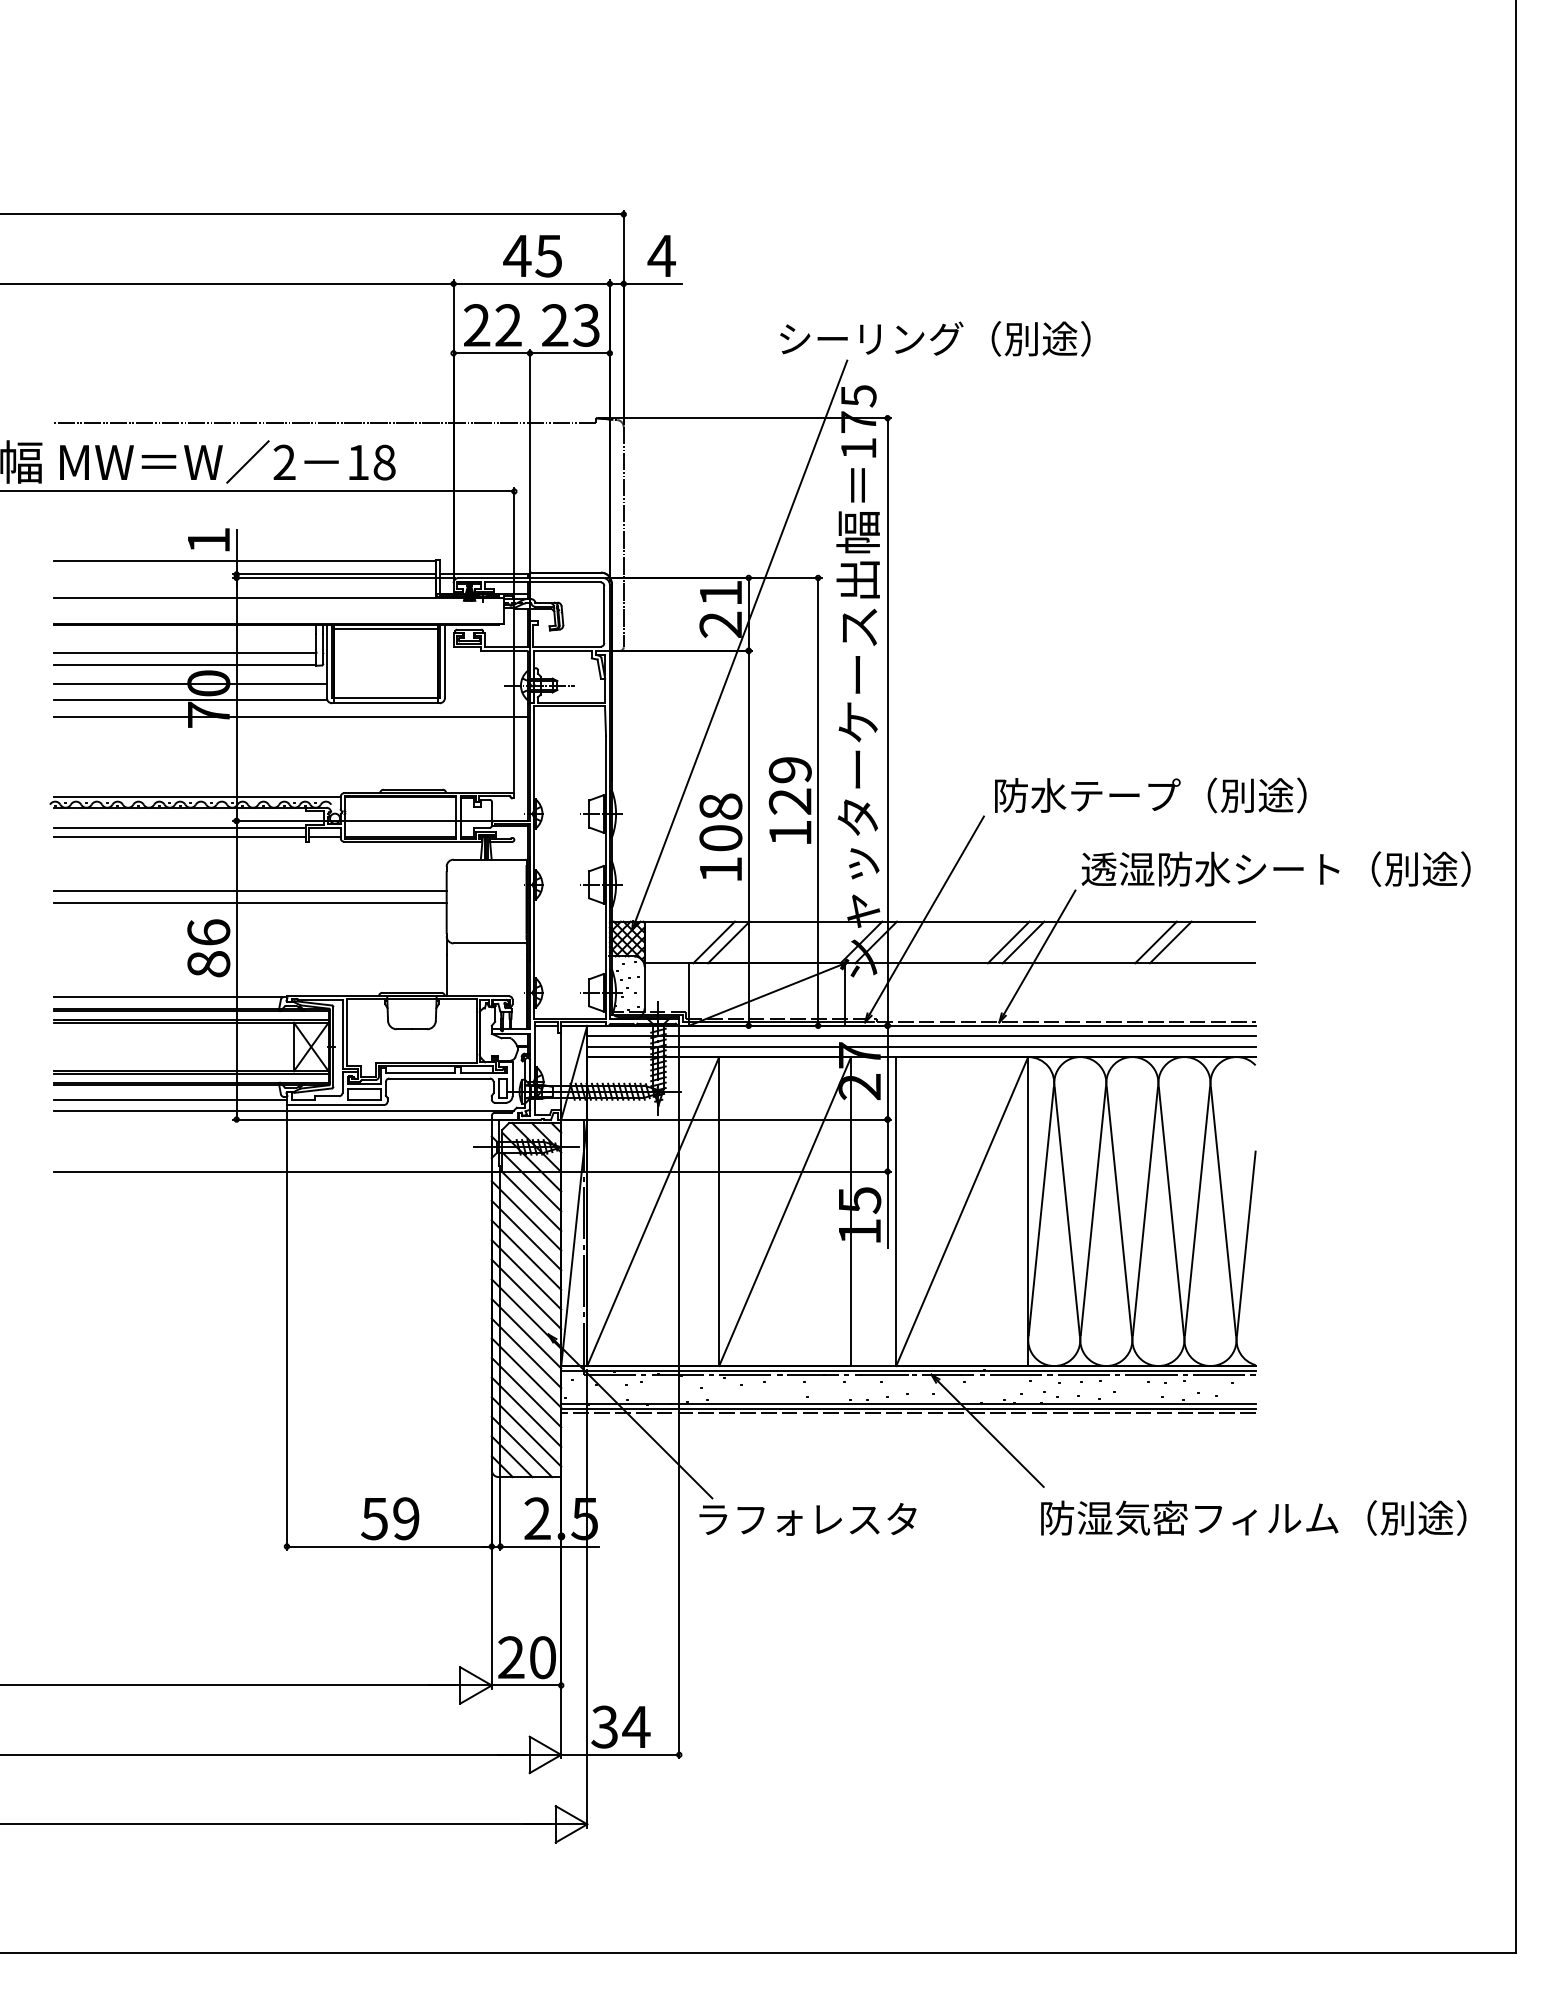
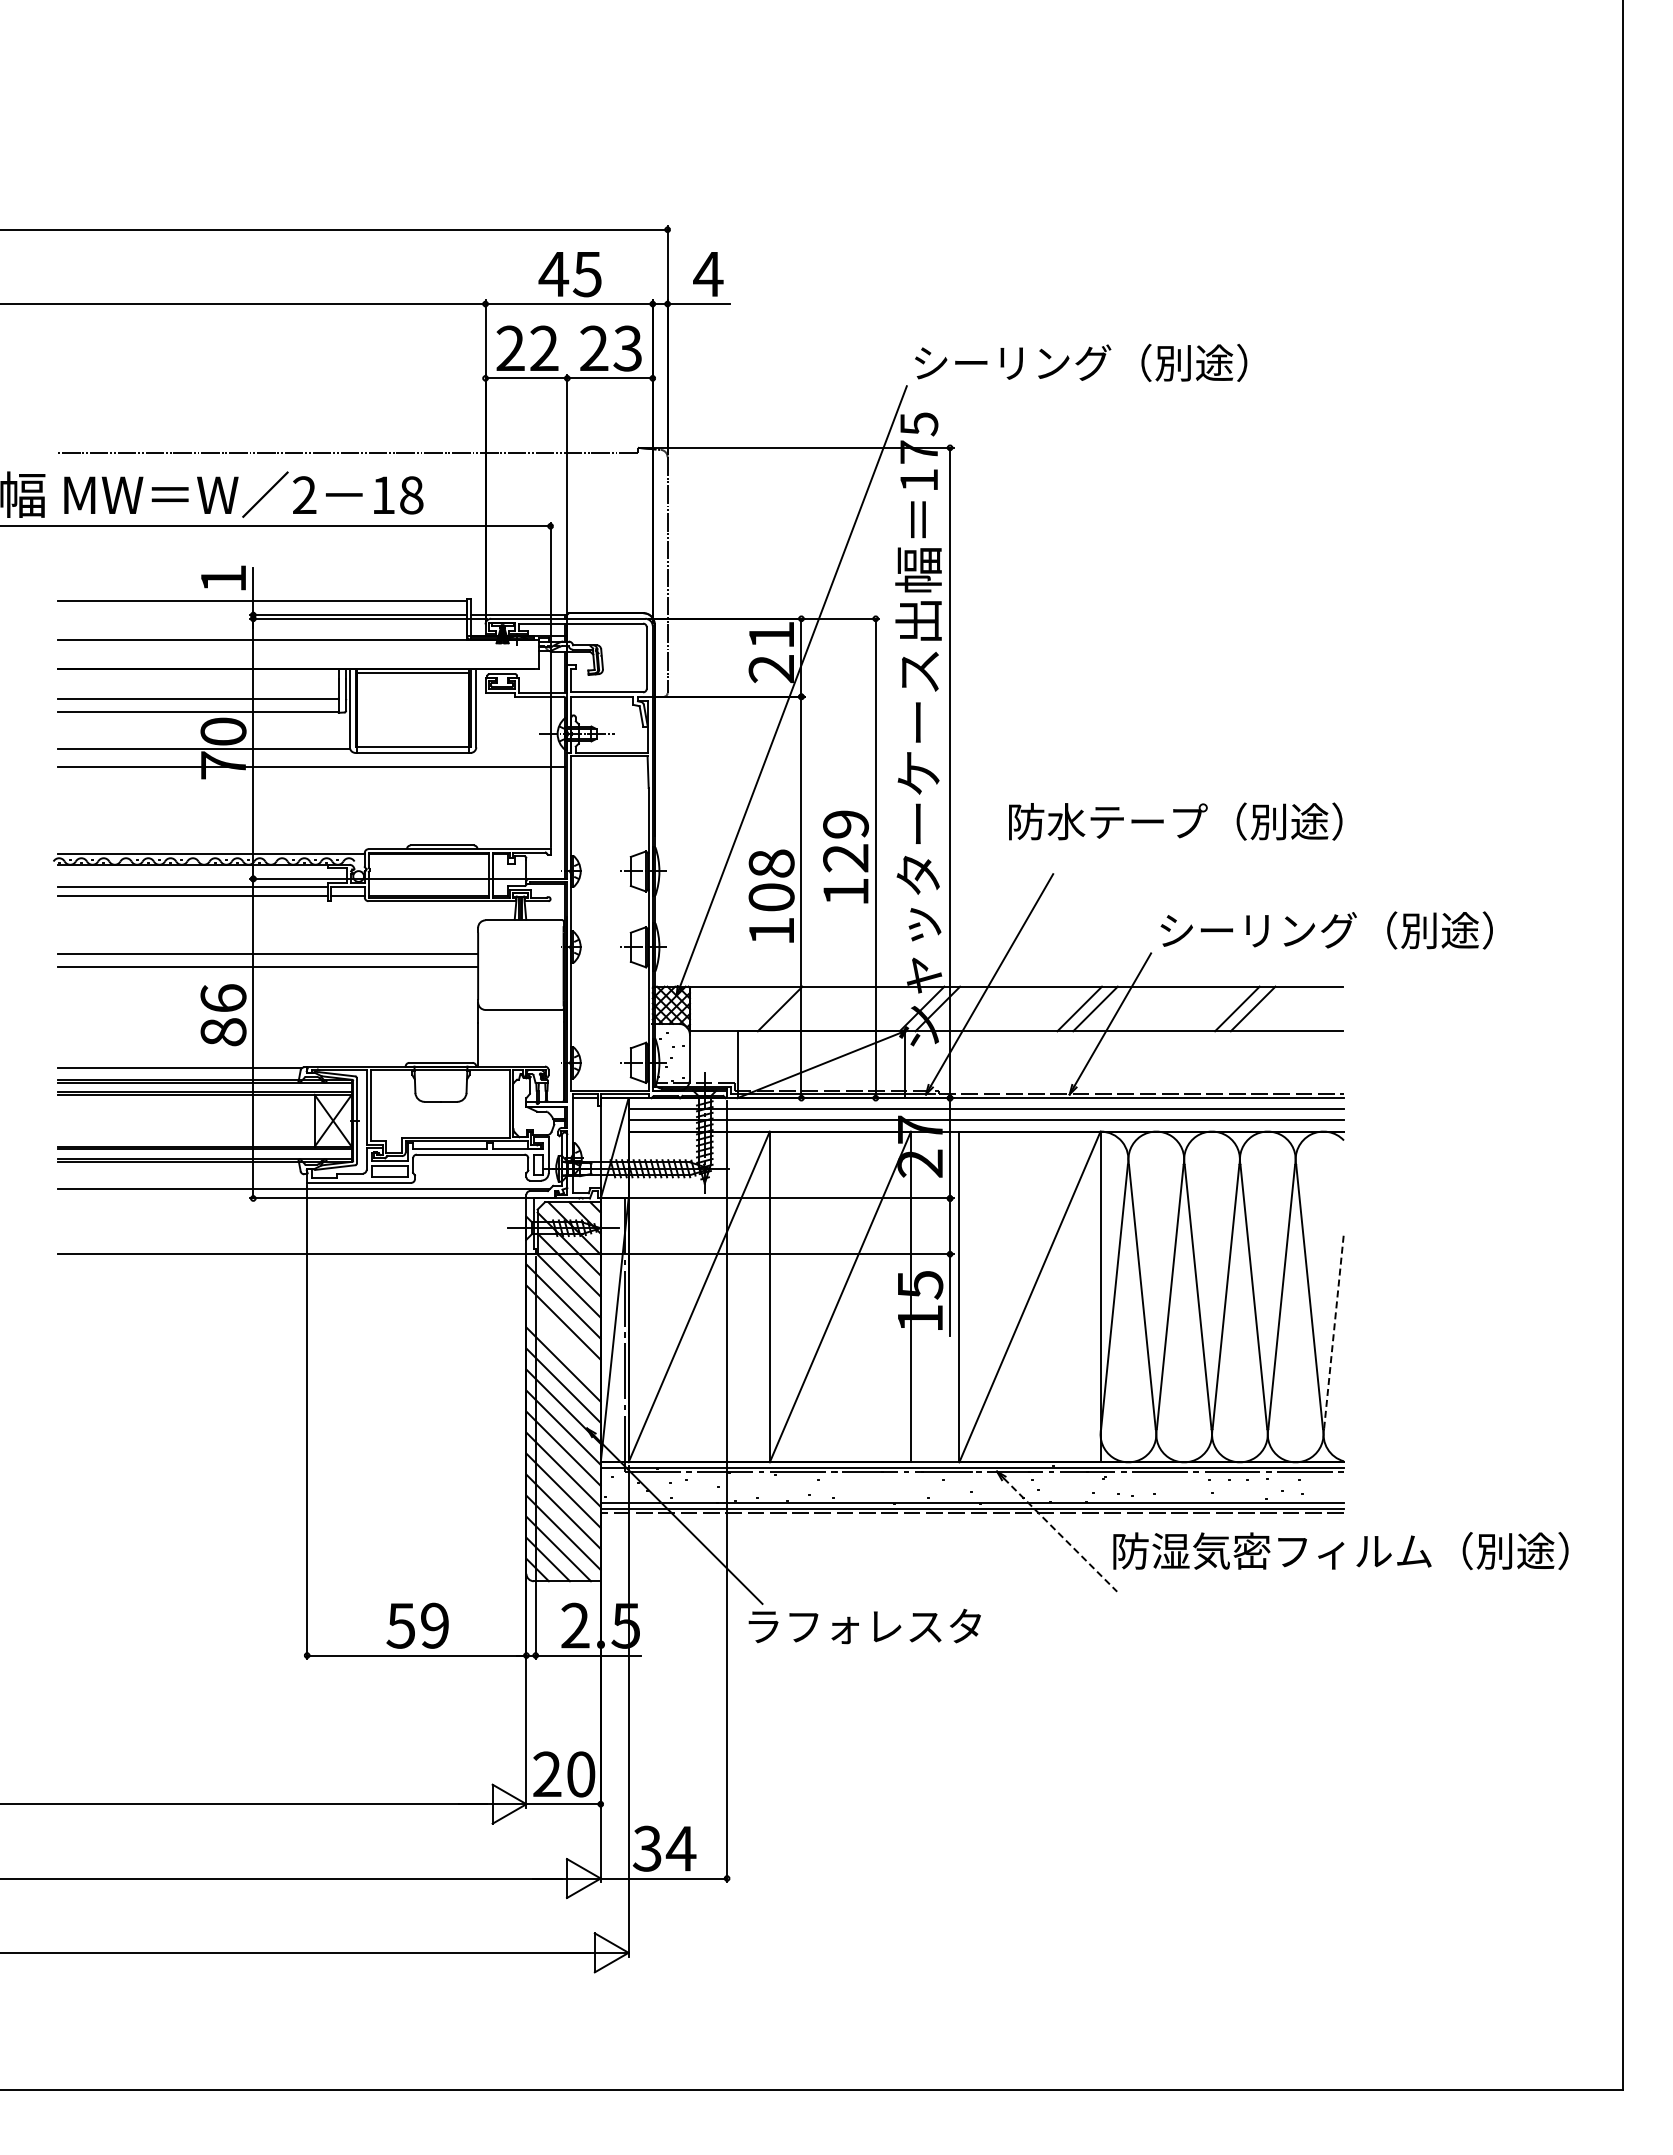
text: (935, 338) -> (1081, 362), moved
line: (190, 684) -> (203, 732), removed
text: (1150, 795) -> (1175, 821), moved
text: (1275, 869) -> (1365, 930), 透湿防水シート（別途） -> シーリング（別途）
line: (714, 942) -> (764, 1008), removed
line: (170, 1099) -> (182, 1177), removed
line: (1246, 1242) -> (1334, 1330), solid -> dashed
line: (526, 1255) -> (563, 1343), removed
line: (990, 1434) -> (1060, 1535), solid -> dashed
text: (1253, 1518) -> (1340, 1551), moved

